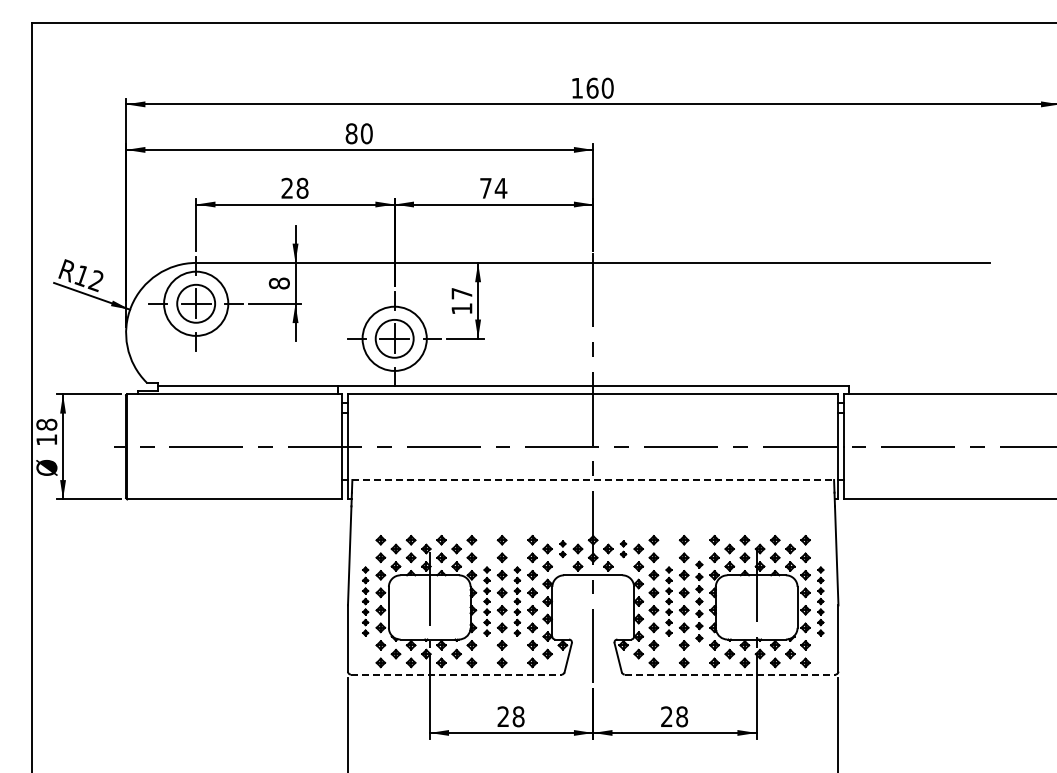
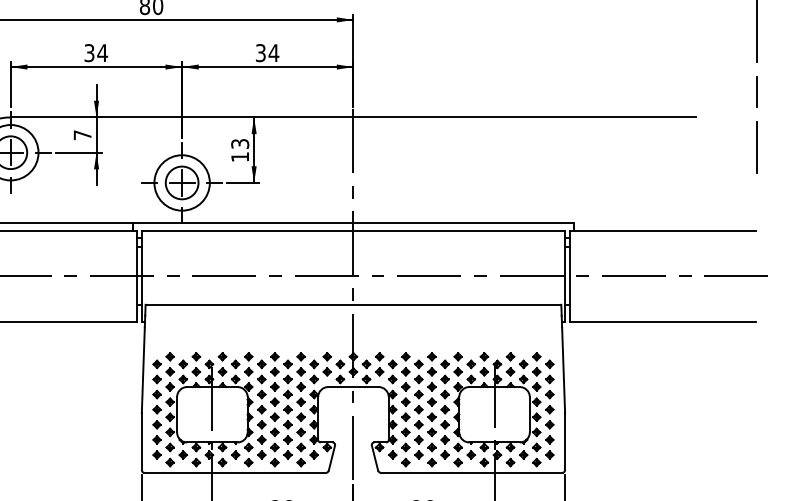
text: (294, 187) -> (95, 52), 28 -> 34
text: (485, 187) -> (260, 52), 74 -> 34
text: (278, 283) -> (81, 135), 8 -> 7
text: (461, 293) -> (239, 143), 17 -> 13
line: (593, 480) -> (353, 305), dashed -> solid
part: (562, 549) -> (326, 364), size x1.67
part: (623, 549) -> (379, 364), size x1.67
part: (365, 601) -> (156, 409), size x1.67
part: (486, 601) -> (261, 409), size x1.67
part: (517, 601) -> (288, 409), size x1.67
part: (668, 601) -> (418, 409), size x1.67
part: (699, 601) -> (445, 409), size x1.43
part: (820, 601) -> (549, 409), size x1.67
line: (456, 674) -> (235, 472), dashed -> solid
line: (730, 674) -> (471, 472), dashed -> solid

